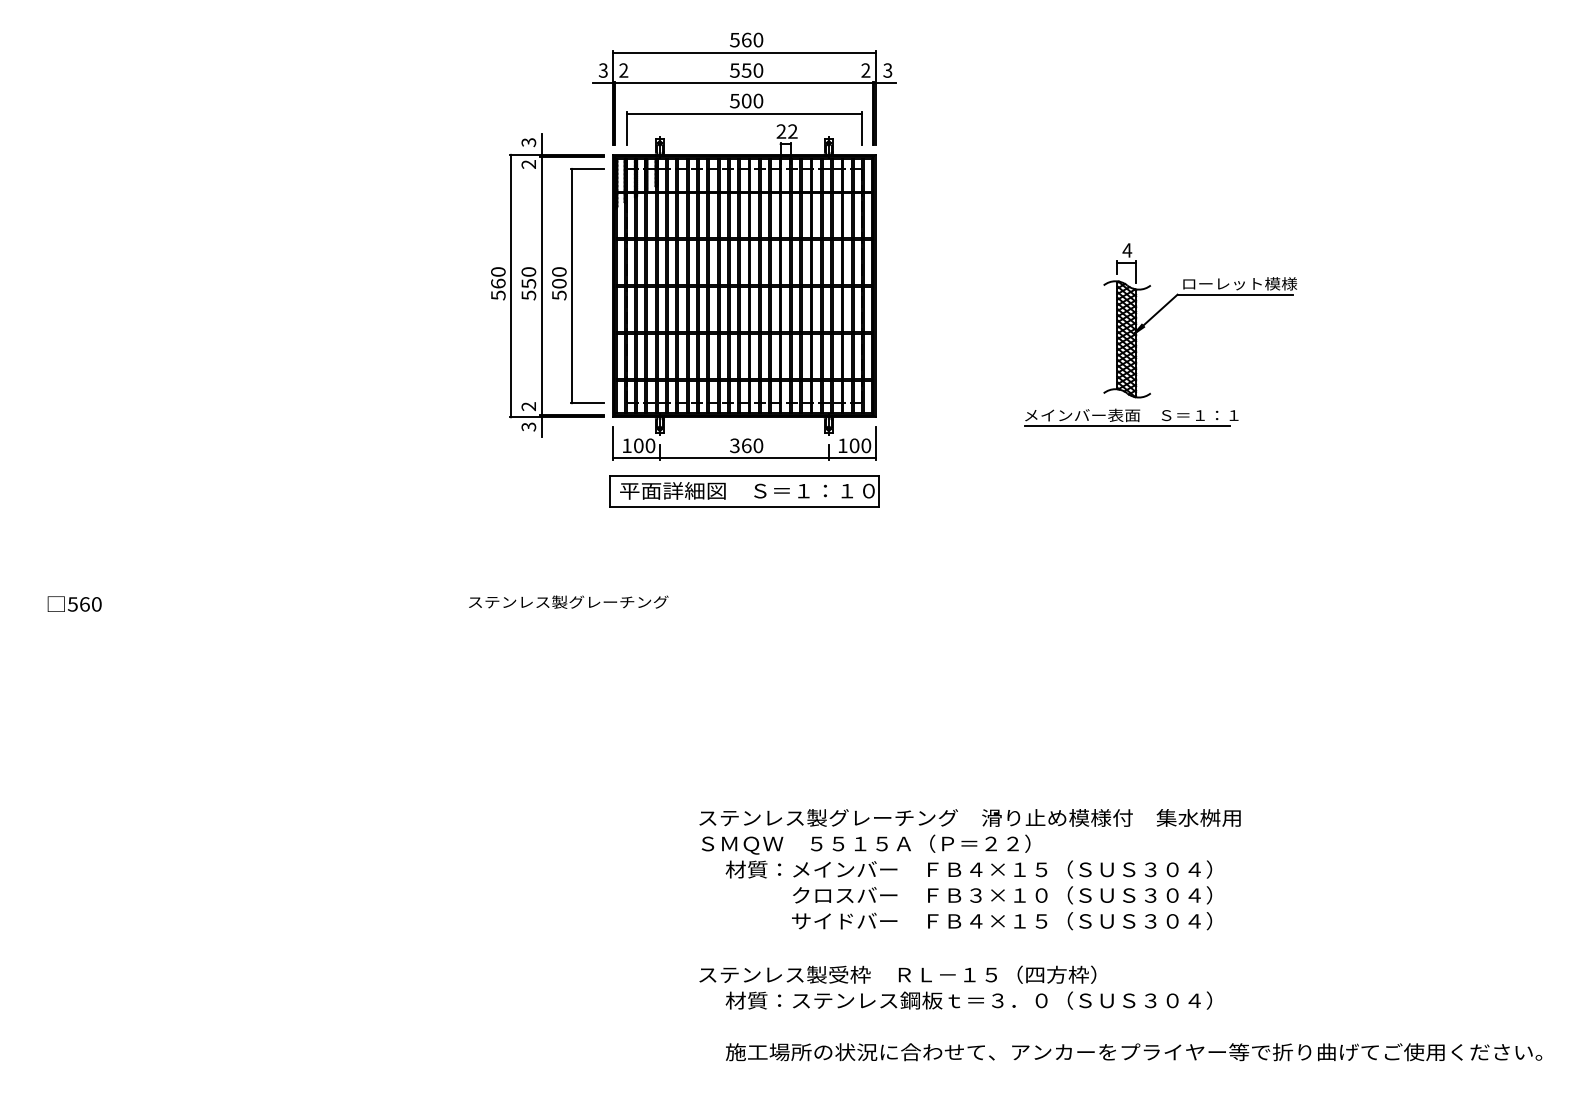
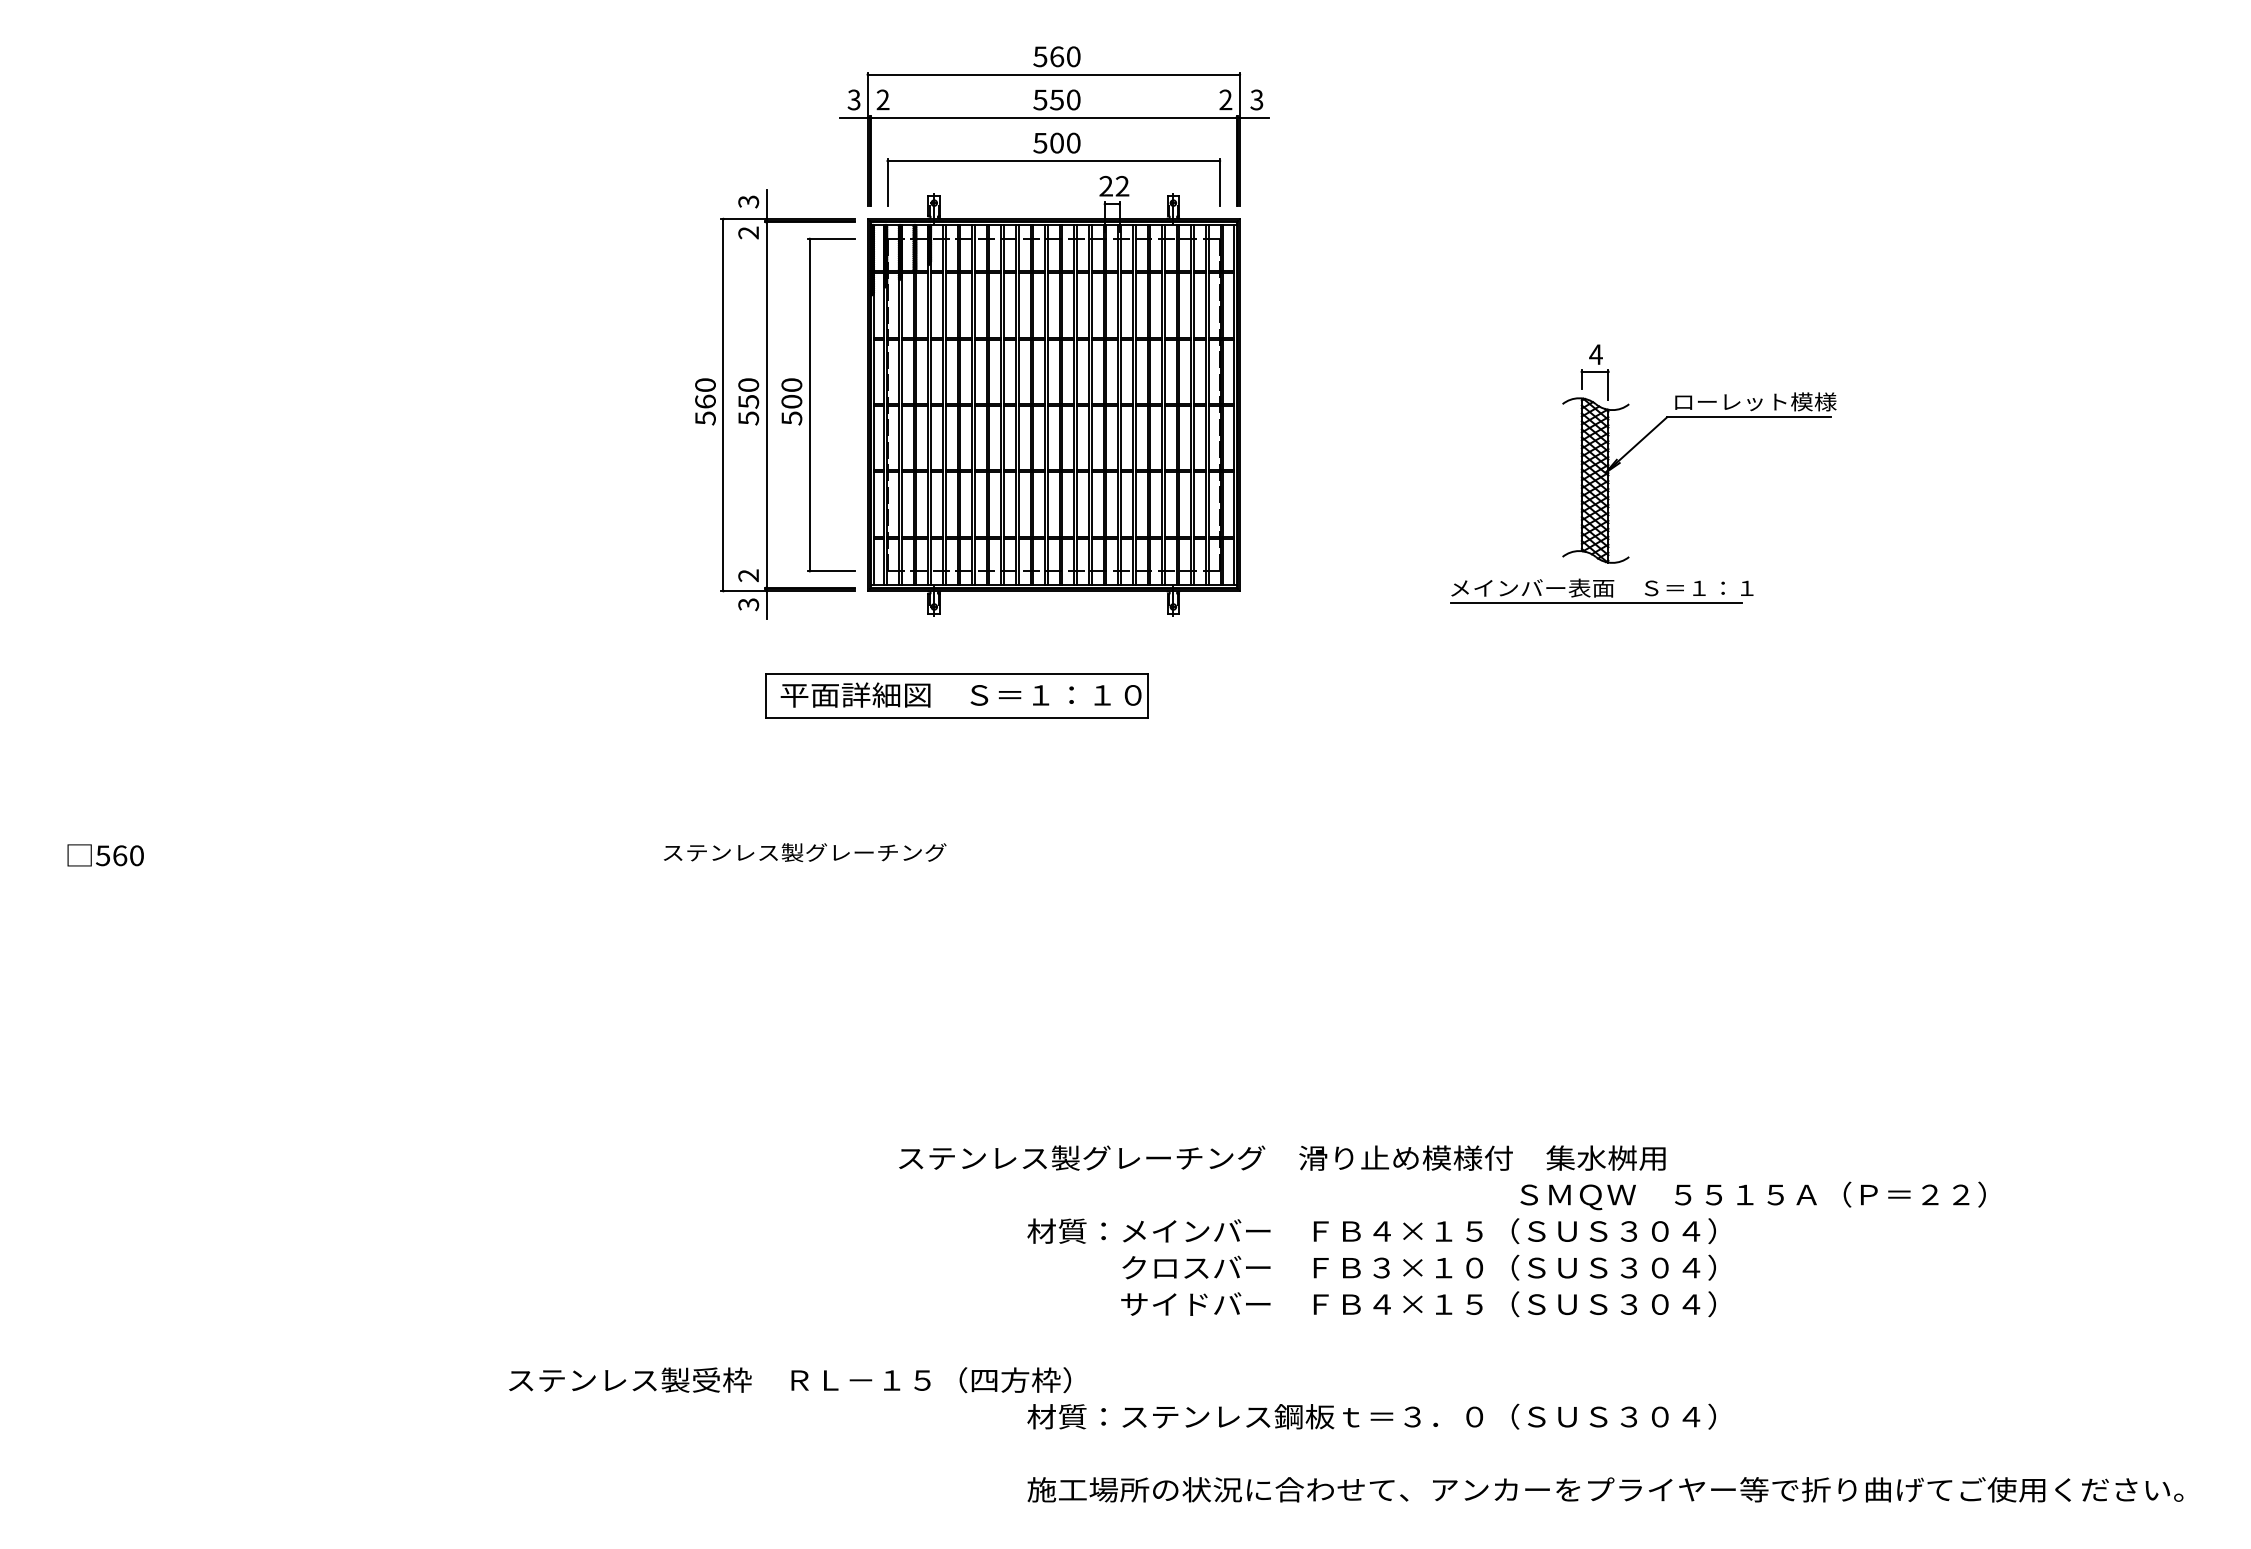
part: (744, 443) -> (1053, 627), removed
part: (744, 491) -> (956, 695), moved
text: (970, 817) -> (1282, 1157), moved
text: (865, 844) -> (1752, 1195), moved
text: (898, 975) -> (790, 1380), moved

